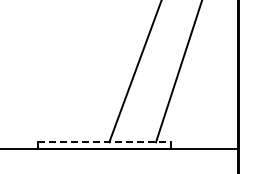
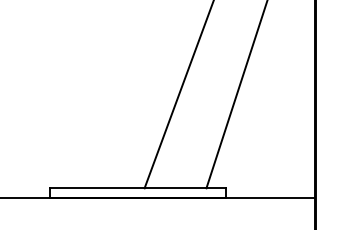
line: (104, 142) -> (138, 188), dashed -> solid

